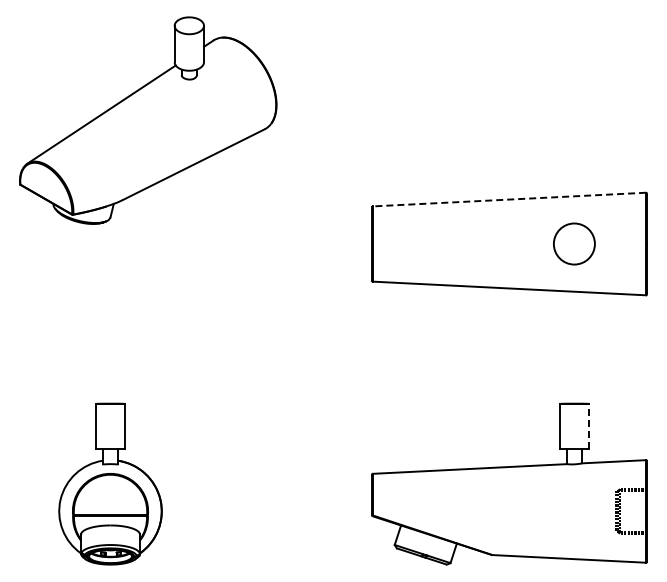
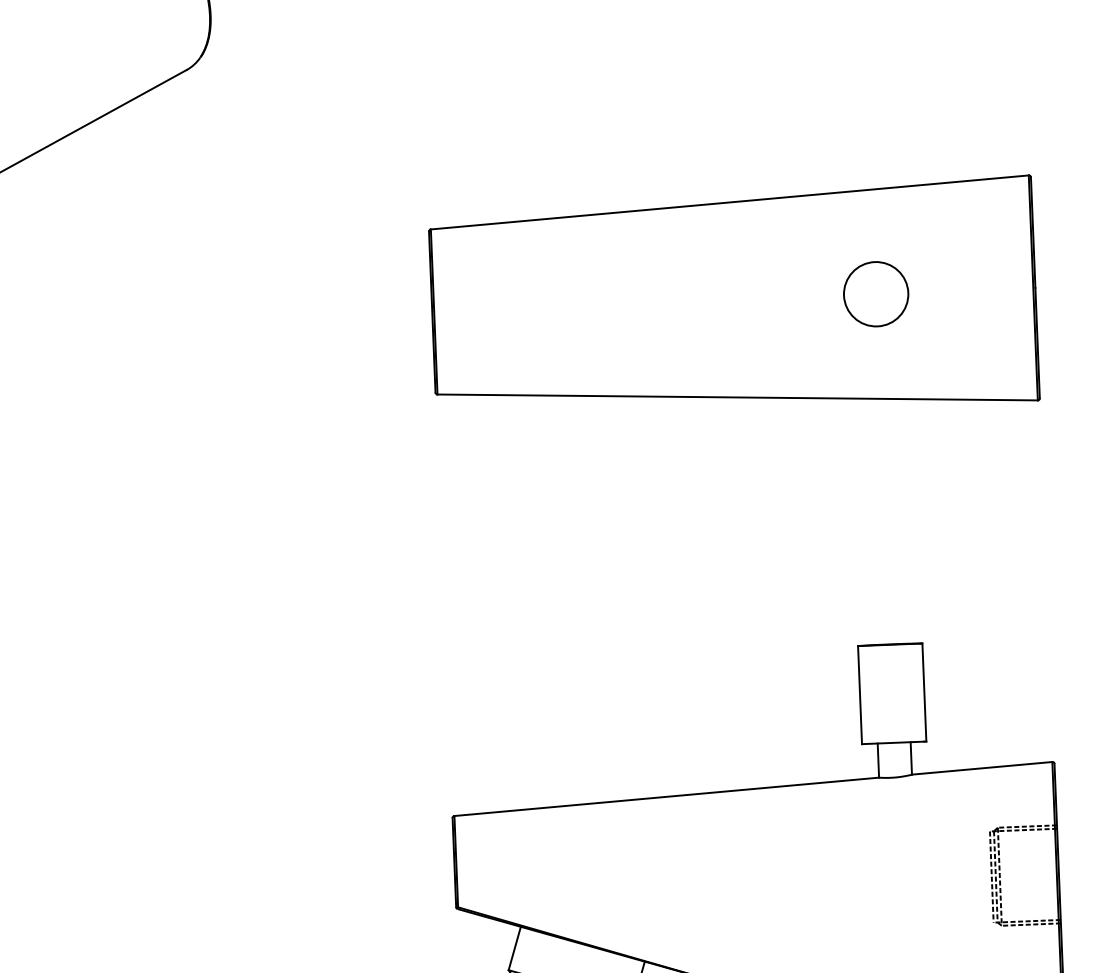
line: (509, 199) -> (729, 202), dashed -> solid
circle: (574, 243) -> (876, 293), size x0.71
line: (589, 425) -> (925, 690), dashed -> solid

